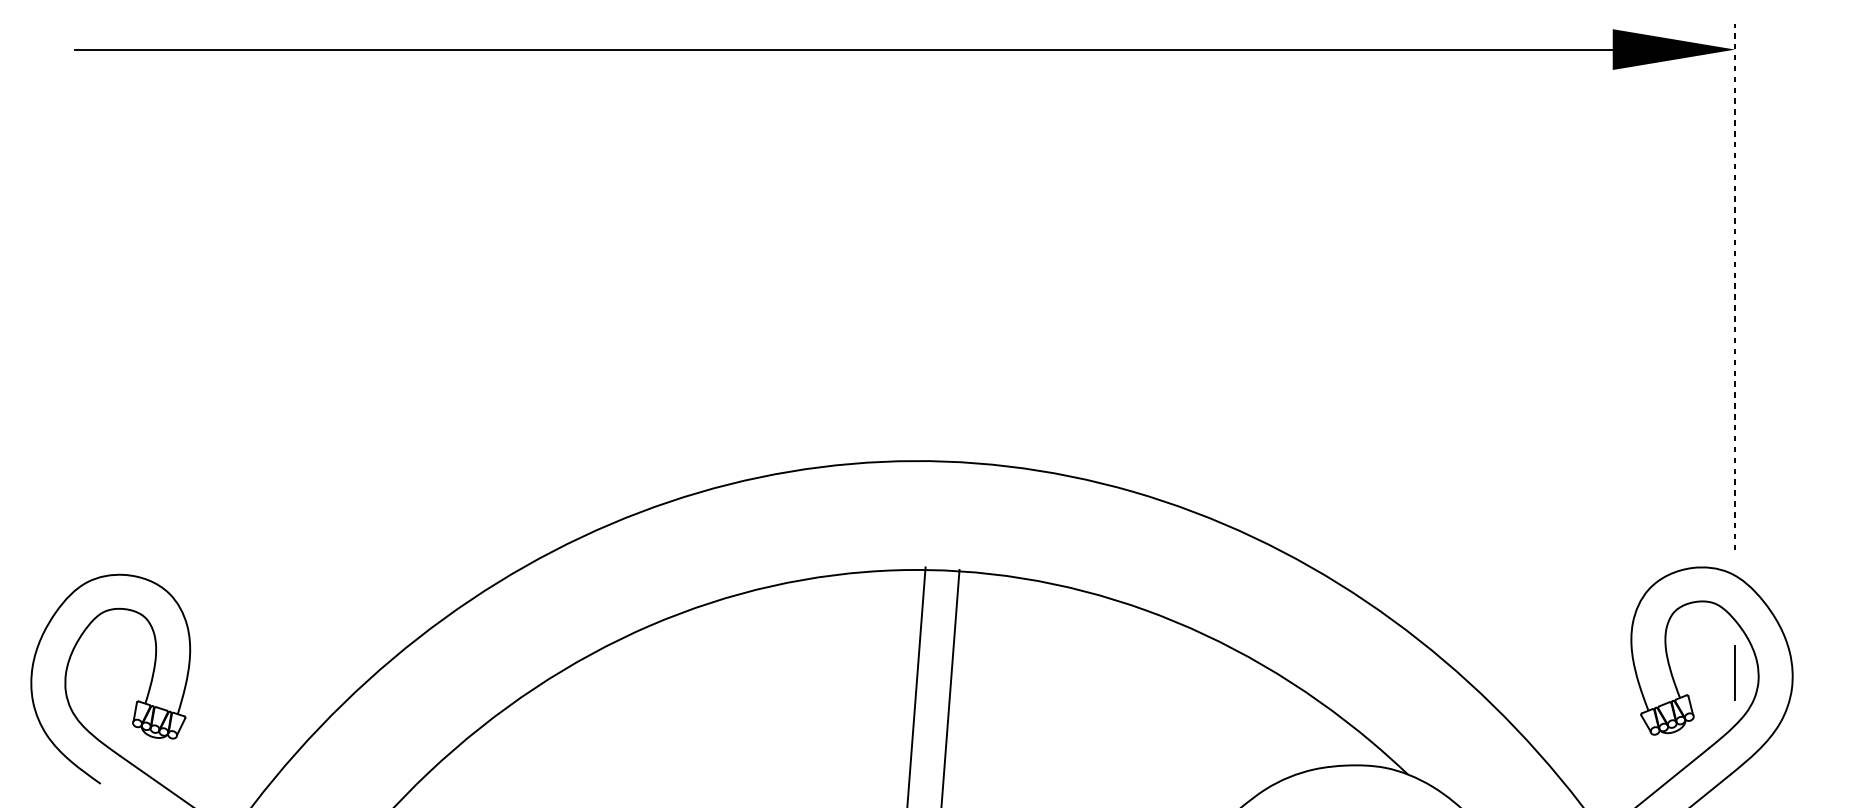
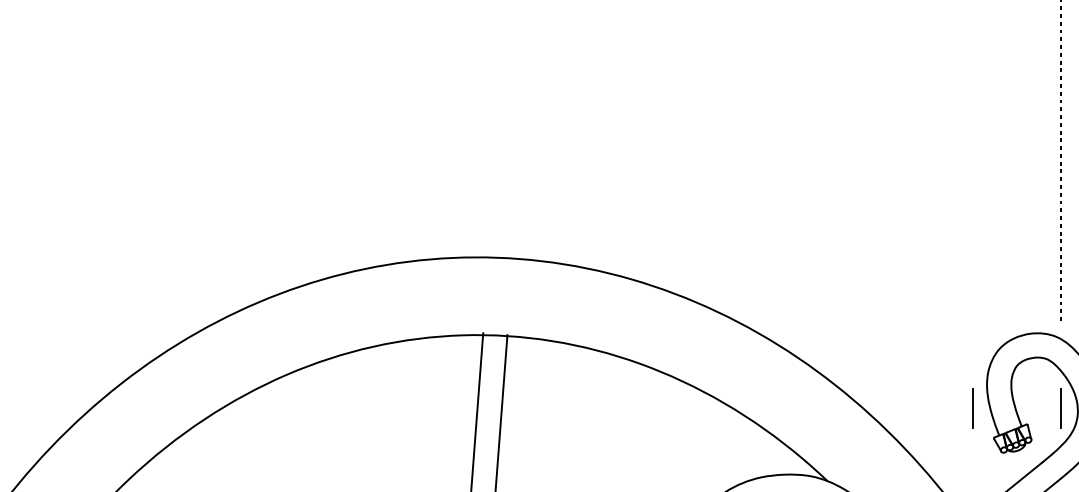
line: (1611, 672) -> (972, 408), added

